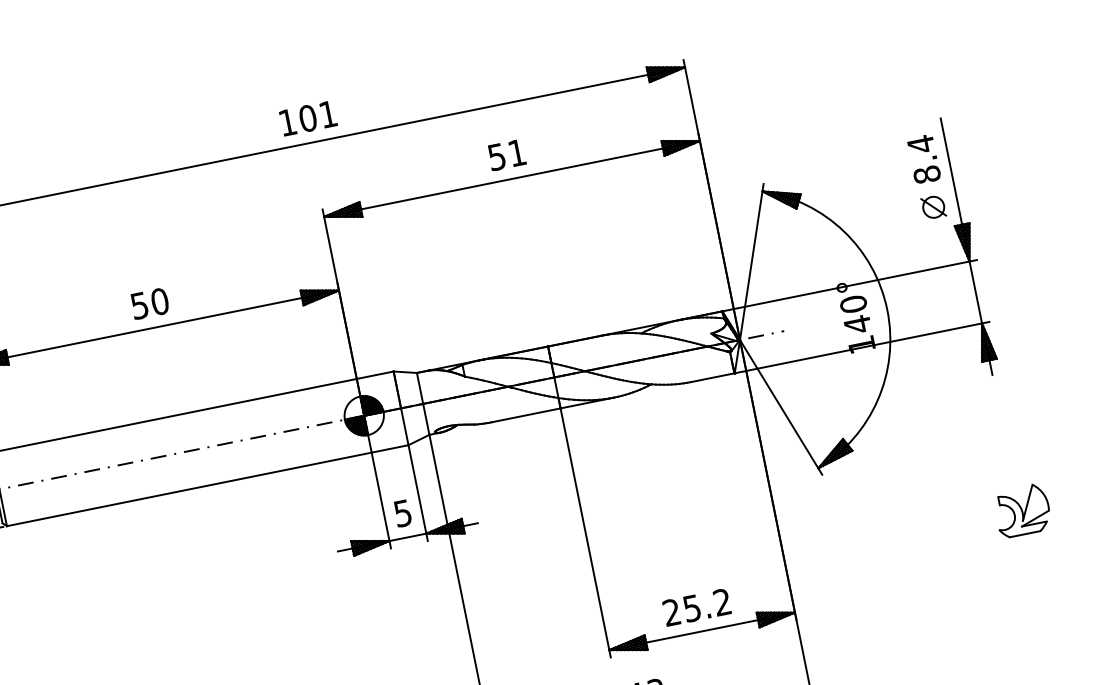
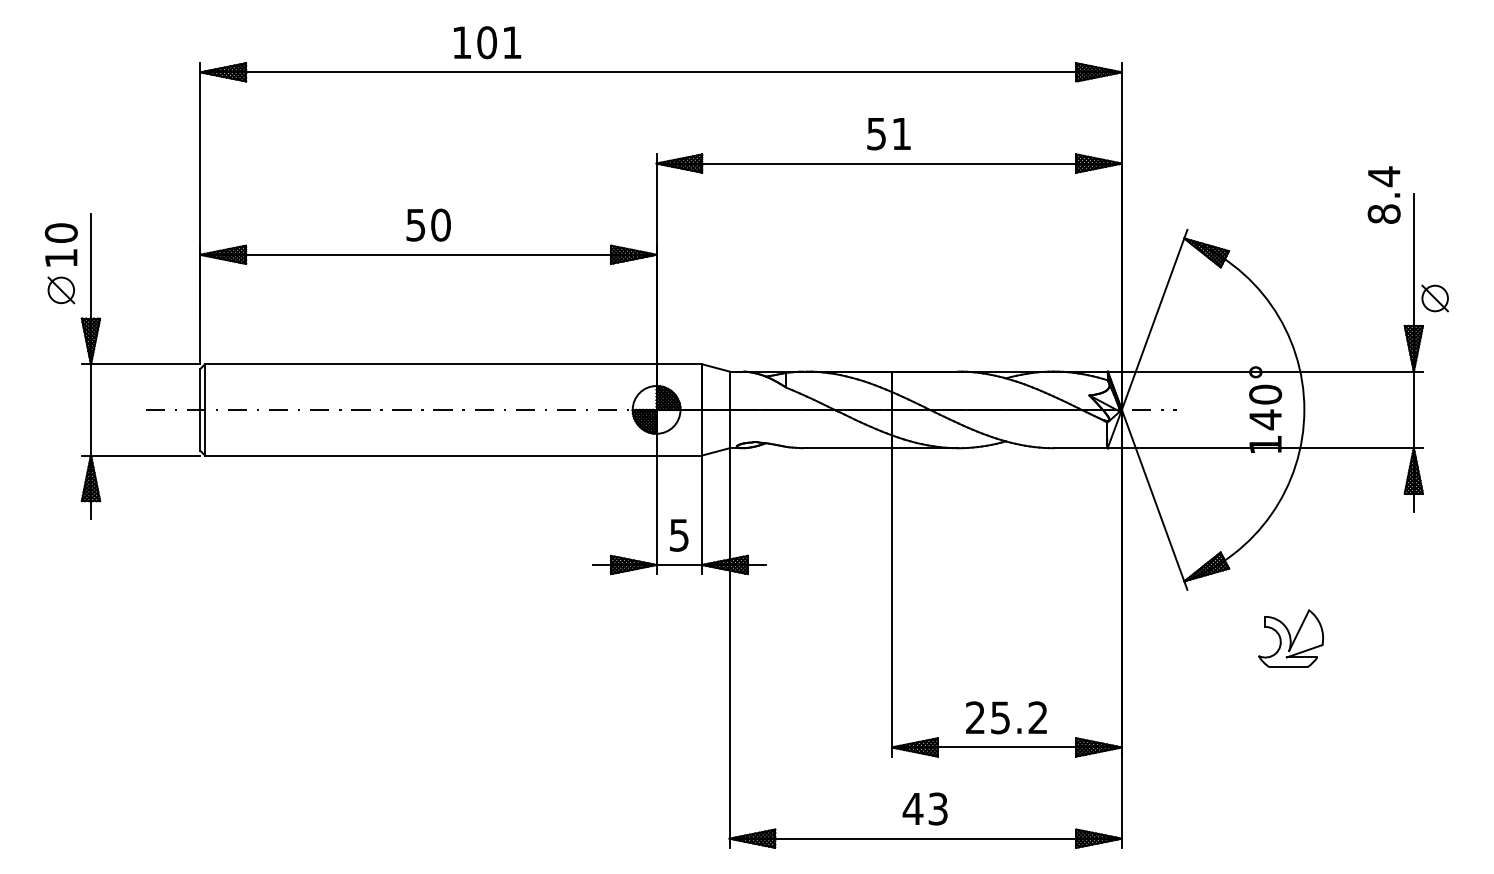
text: (308, 118) -> (487, 42), moved
text: (923, 158) -> (1383, 194), moved
part: (933, 207) -> (1434, 298), moved
part: (1022, 510) -> (1291, 638), moved

